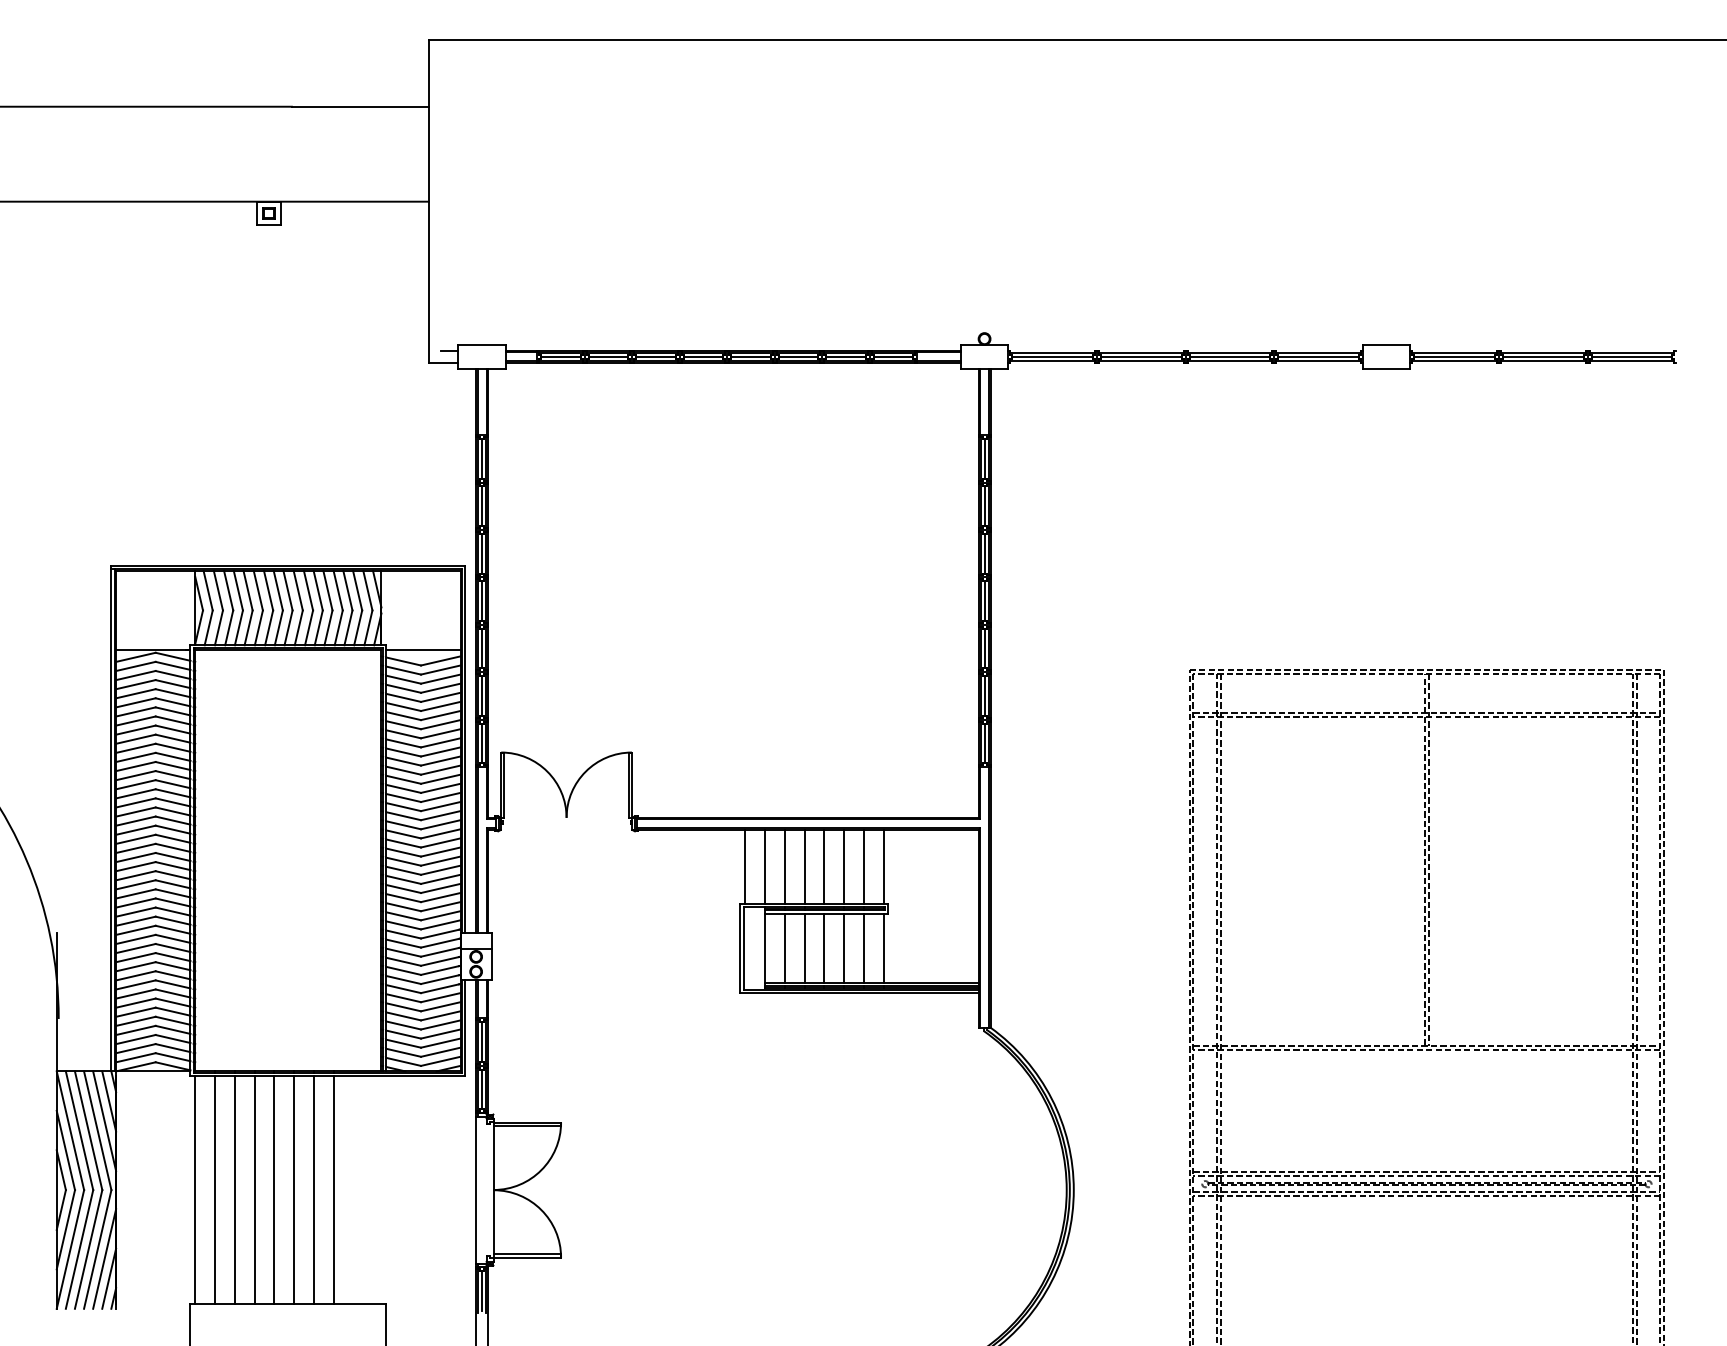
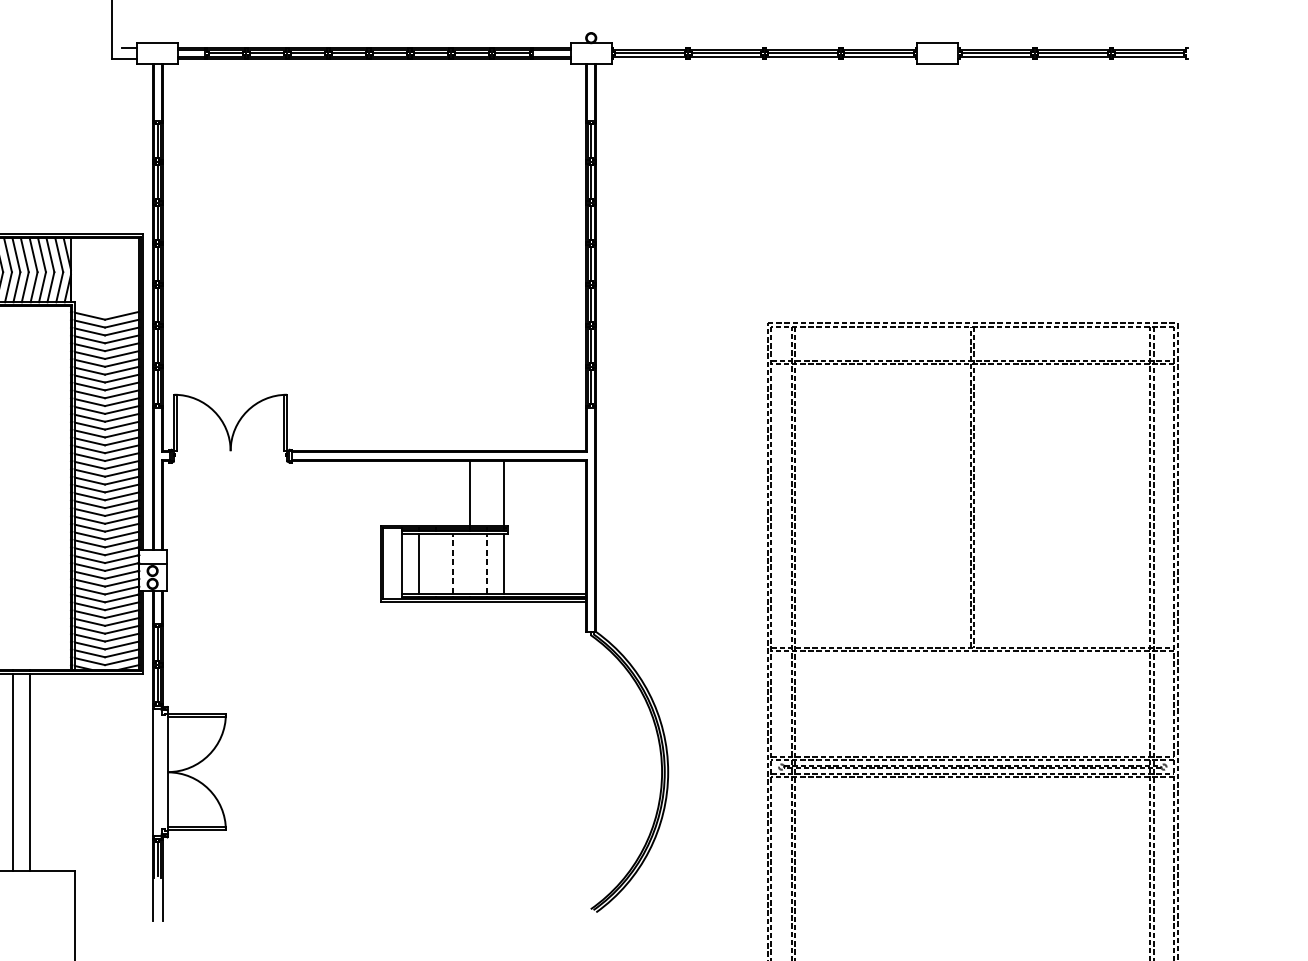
line: (423, 650) -> (107, 306), removed
line: (745, 866) -> (384, 493), removed
line: (764, 866) -> (401, 493), removed
line: (784, 866) -> (418, 493), removed
line: (804, 866) -> (435, 493), removed
line: (824, 866) -> (453, 493), removed
line: (863, 866) -> (486, 493), removed
line: (804, 948) -> (435, 563), removed
line: (824, 948) -> (453, 563), solid -> dashed
line: (844, 948) -> (470, 563), removed
line: (863, 948) -> (486, 563), solid -> dashed

